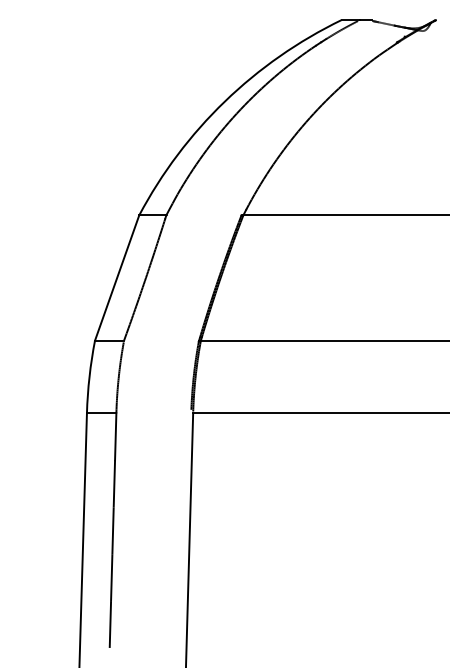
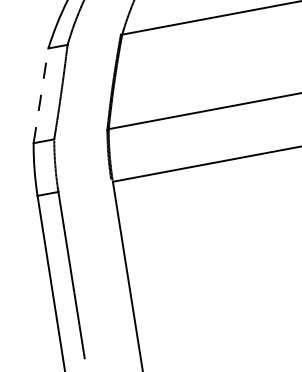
line: (117, 277) -> (41, 95), solid -> dashed

